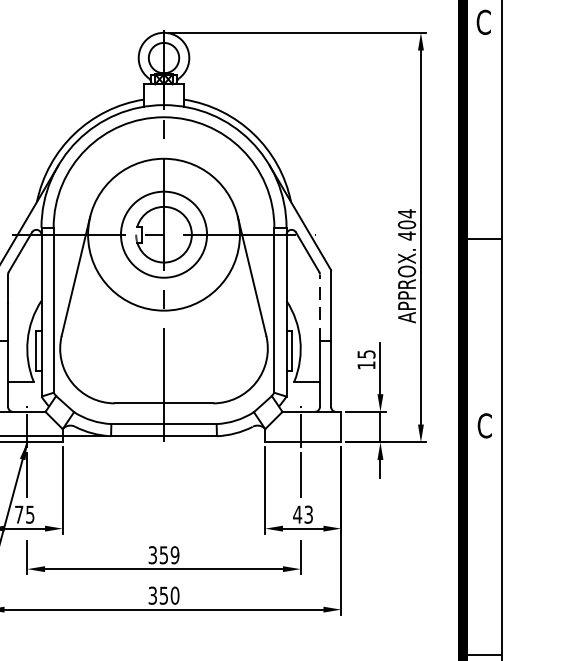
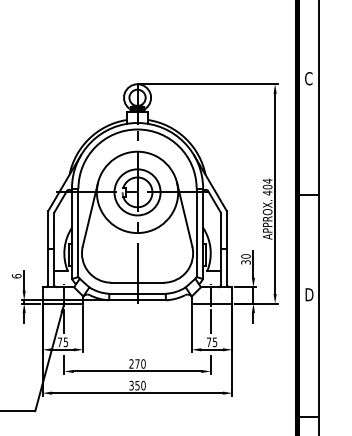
line: (320, 307) -> (221, 231), dashed -> solid
text: (365, 360) -> (245, 259), 15 -> 30
text: (485, 425) -> (309, 294), C -> D
text: (302, 513) -> (211, 341), 43 -> 75
text: (163, 554) -> (137, 363), 359 -> 270

